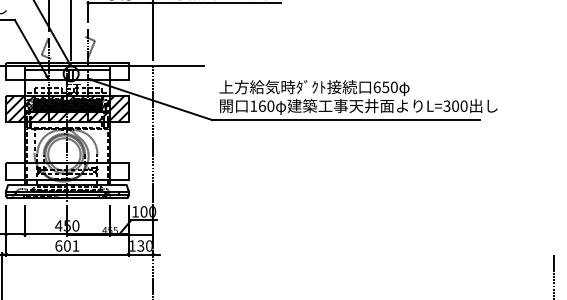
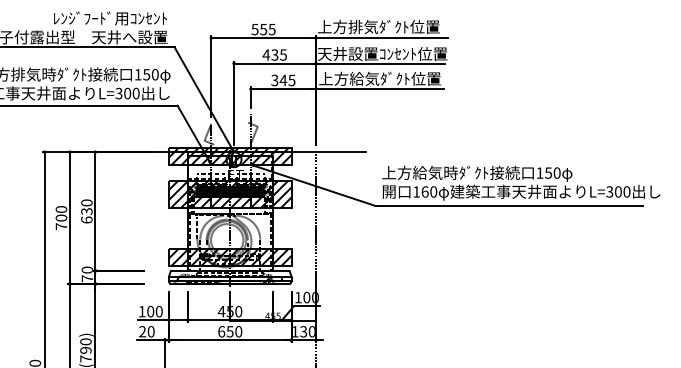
hatch: (66, 70) -> (229, 156), added
text: (376, 86) -> (539, 172), 650 -> 150
hatch: (66, 171) -> (229, 257), added
text: (71, 245) -> (234, 331), 601 -> 650

